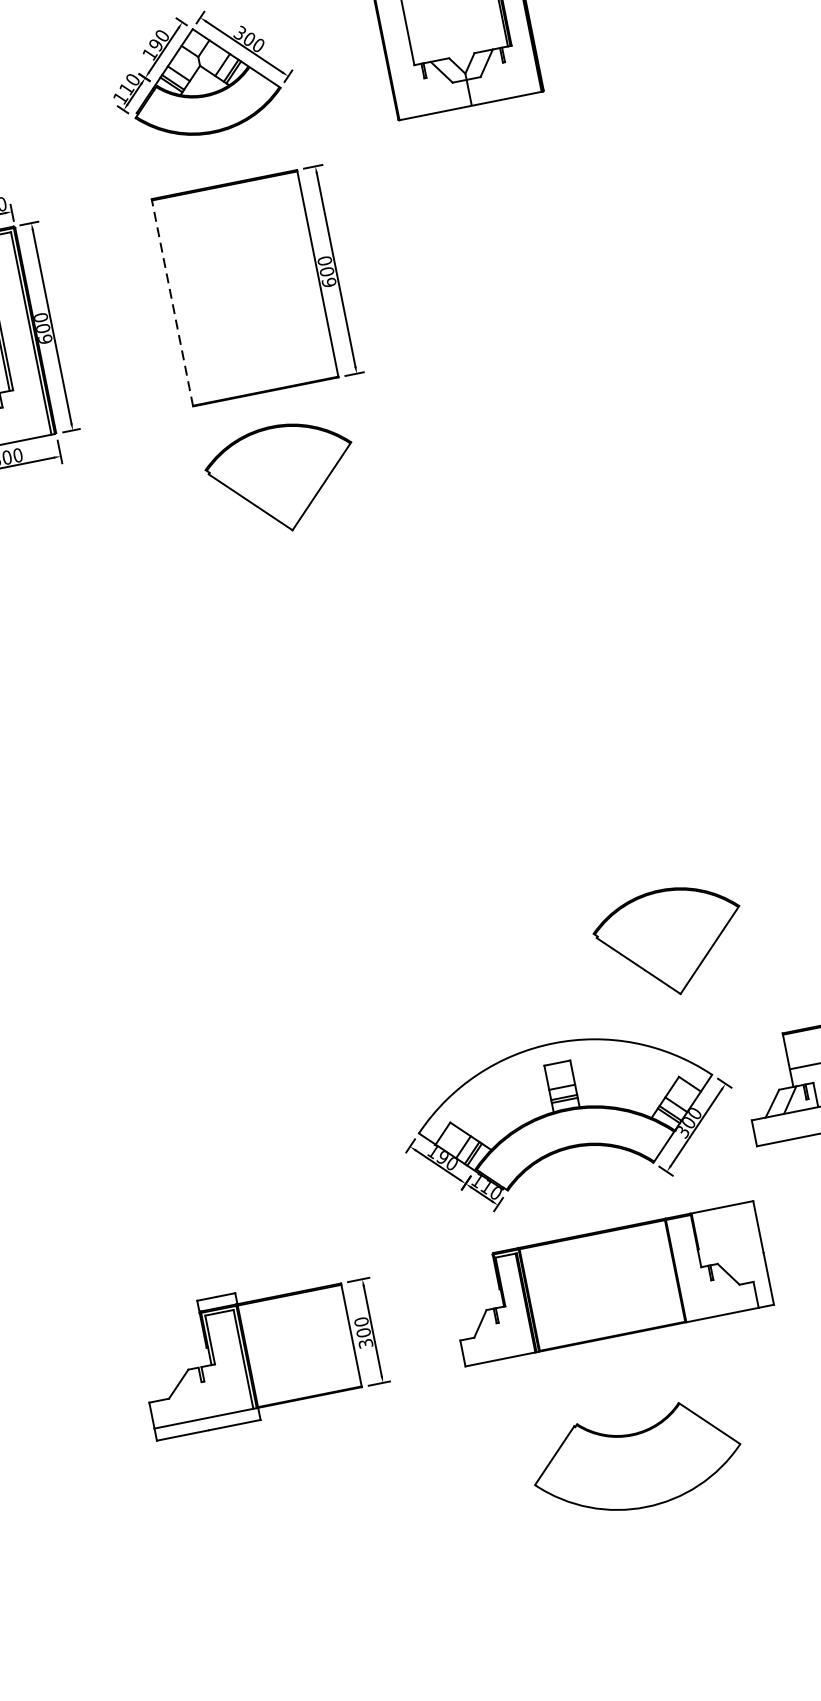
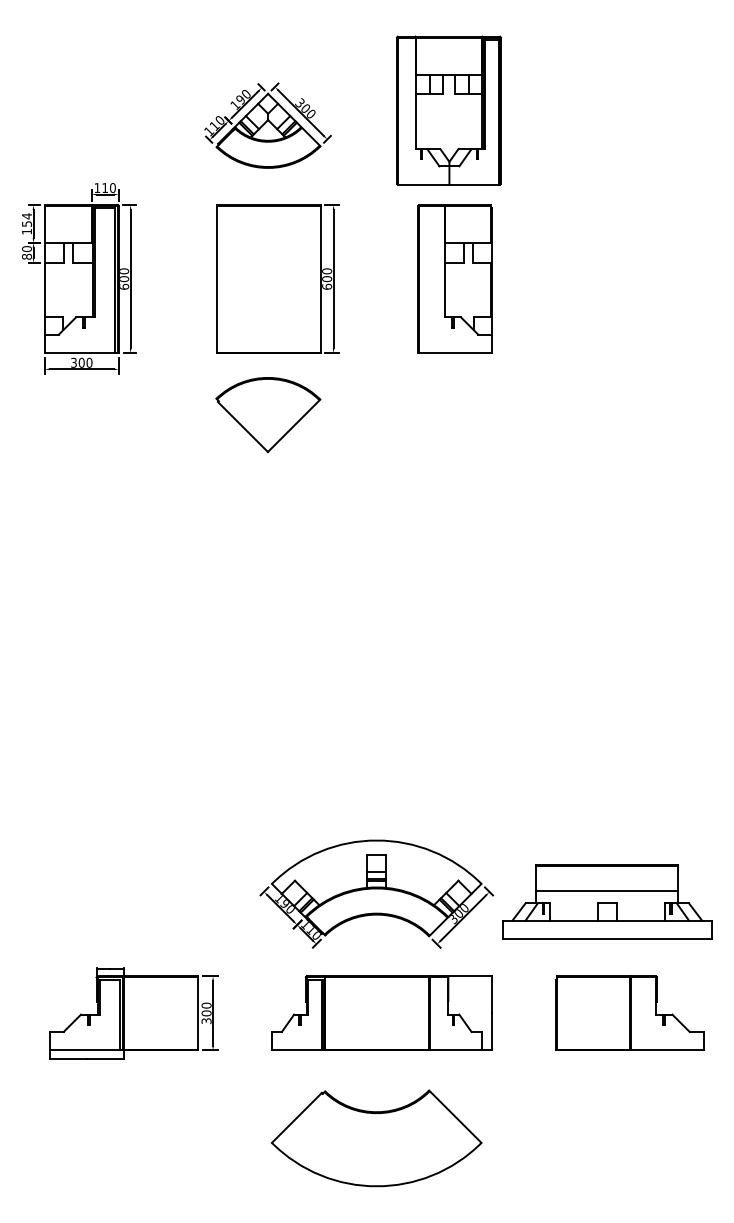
part: (505, 235) -> (454, 278), added
line: (172, 301) -> (216, 278), dashed -> solid
part: (671, 942) -> (471, 787), removed
part: (636, 1460) -> (376, 1138), size x1.43

